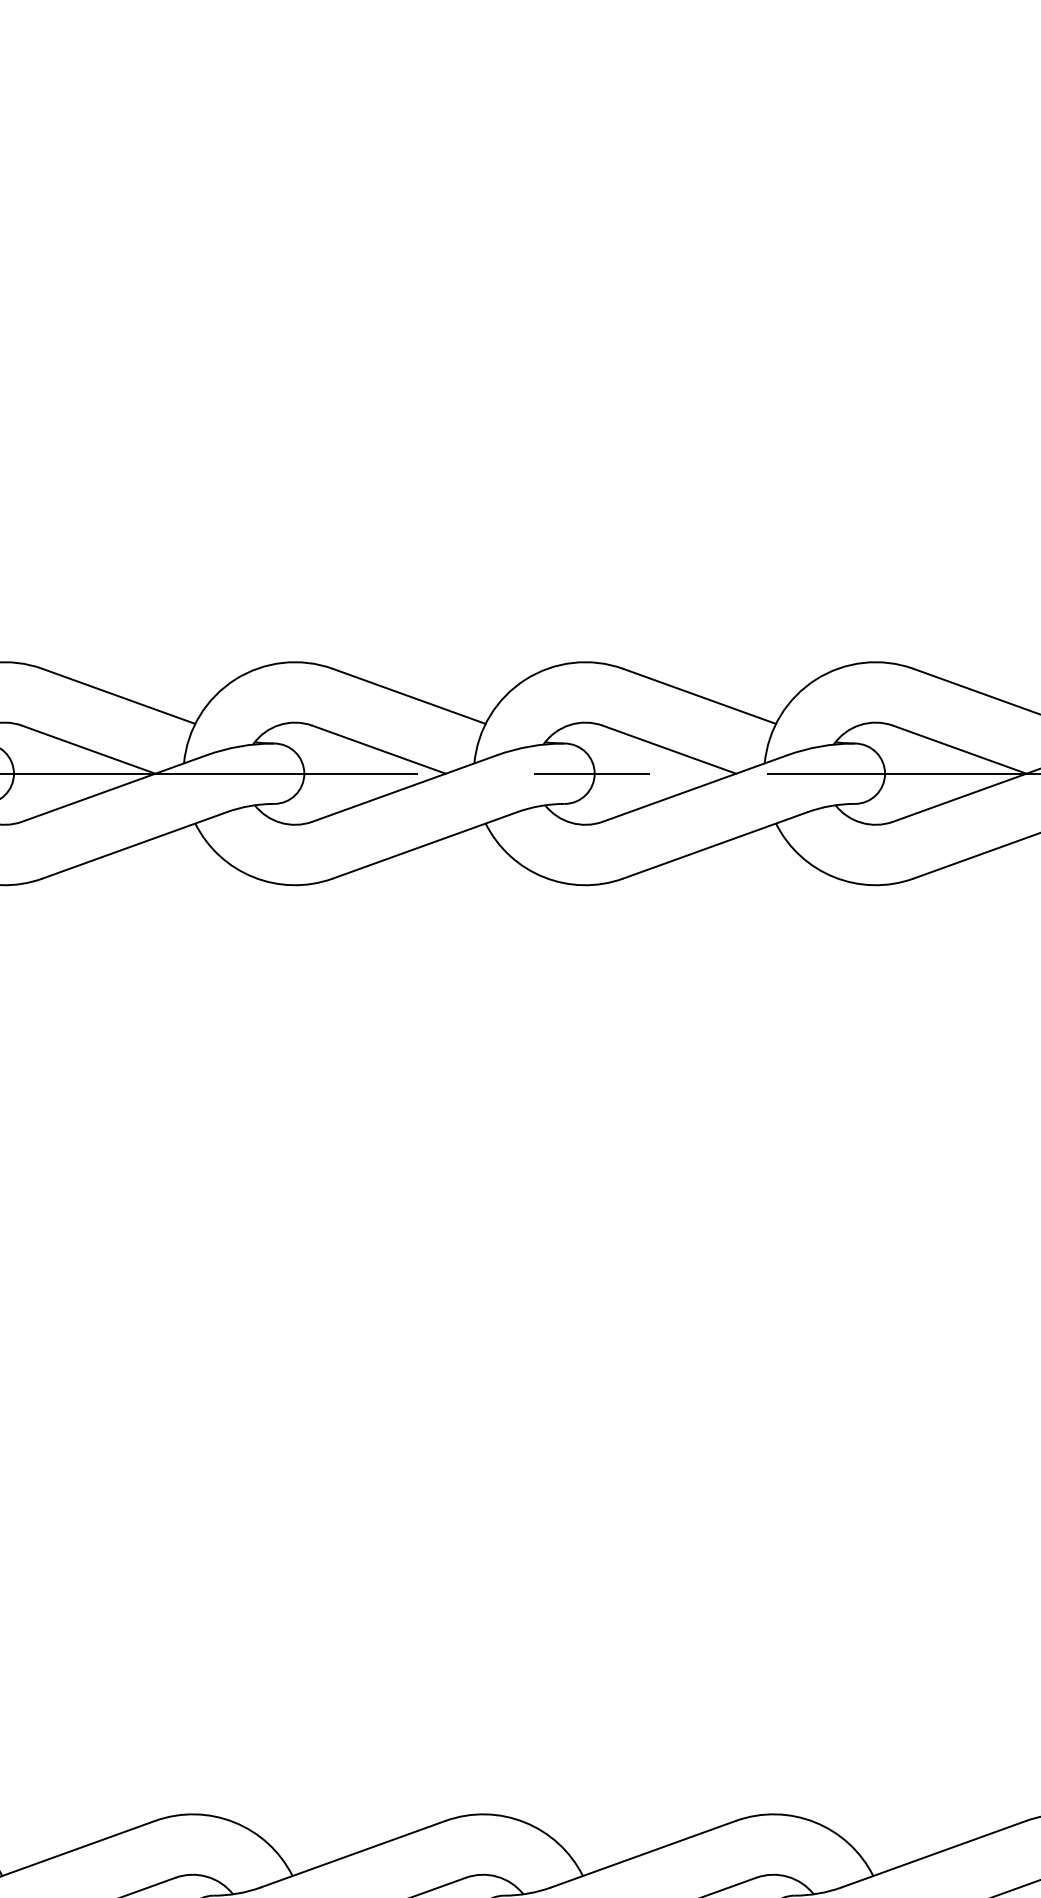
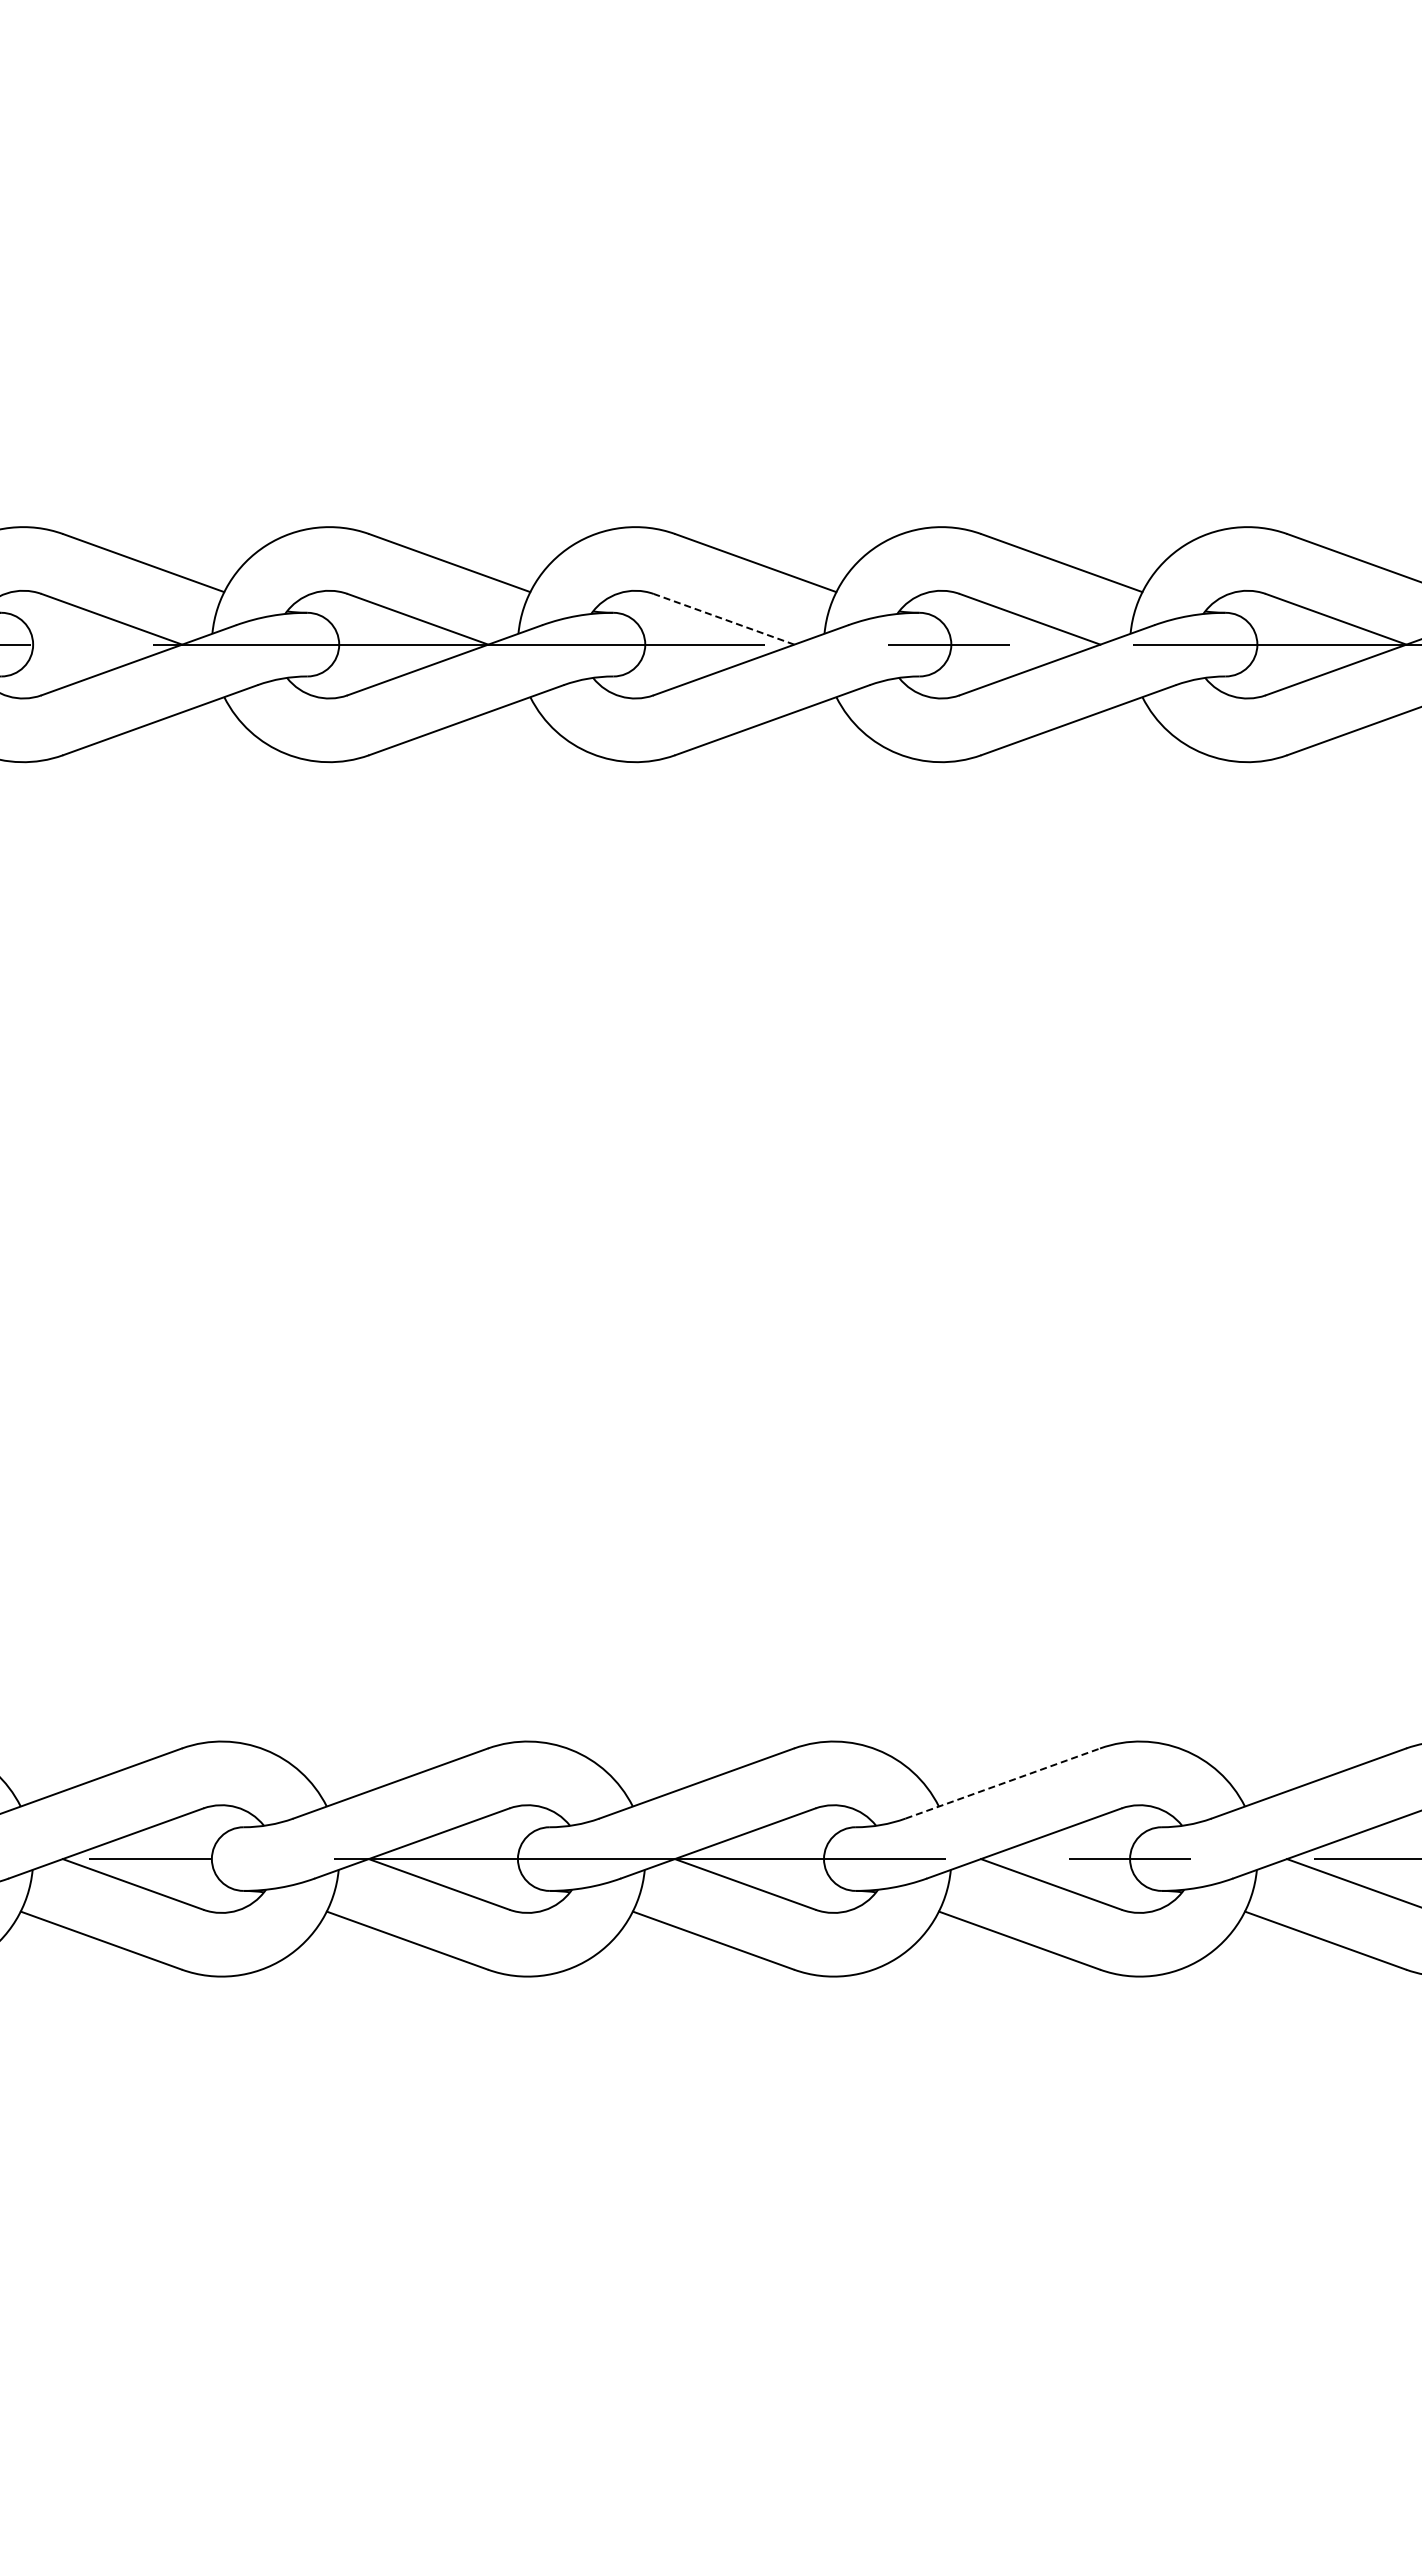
line: (379, 749) -> (724, 619), solid -> dashed
line: (644, 1854) -> (1003, 1783), solid -> dashed

